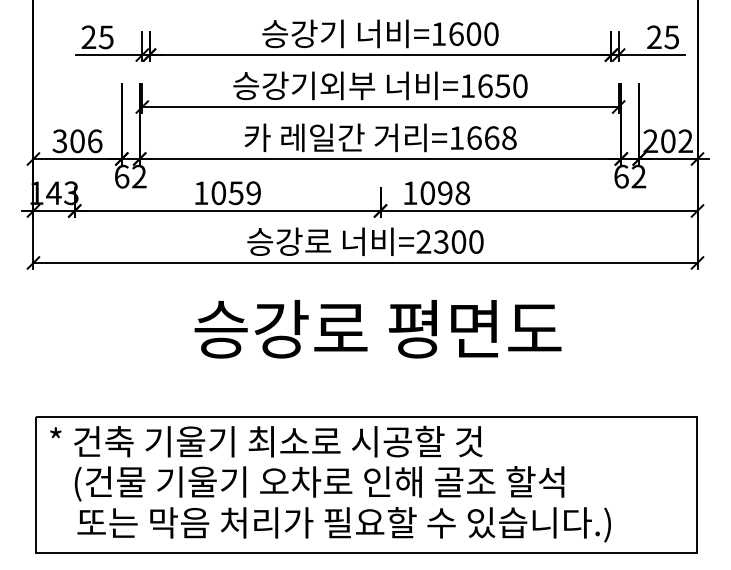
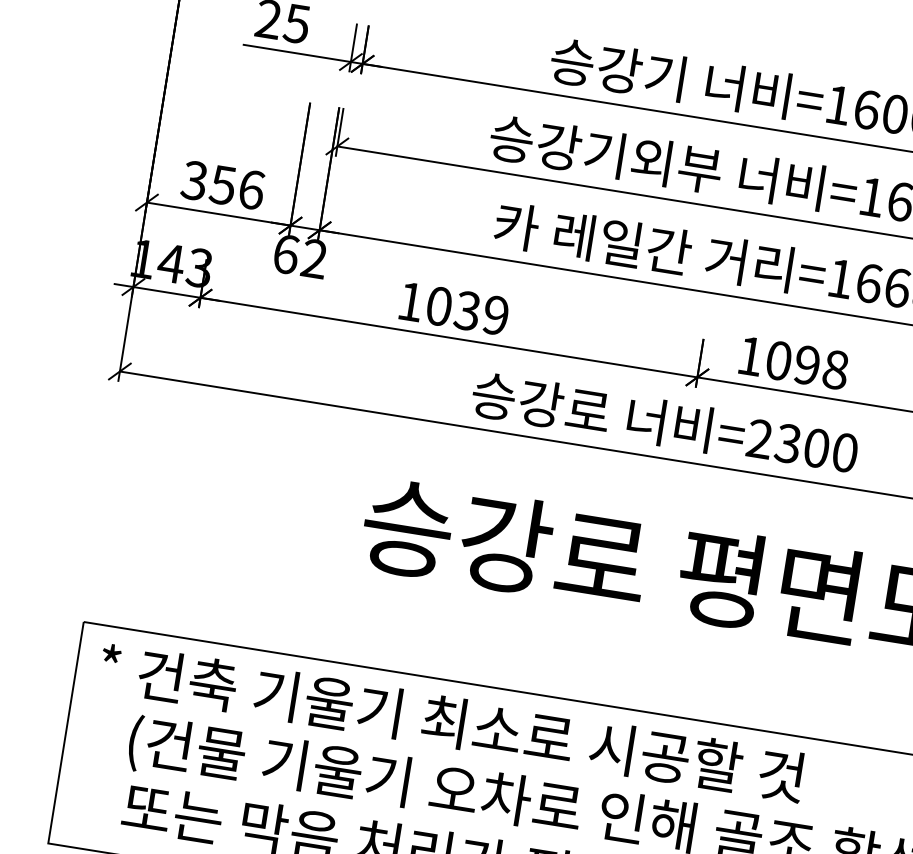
text: (77, 141) -> (223, 185), 306 -> 356
text: (236, 192) -> (468, 309), 1059 -> 1039

